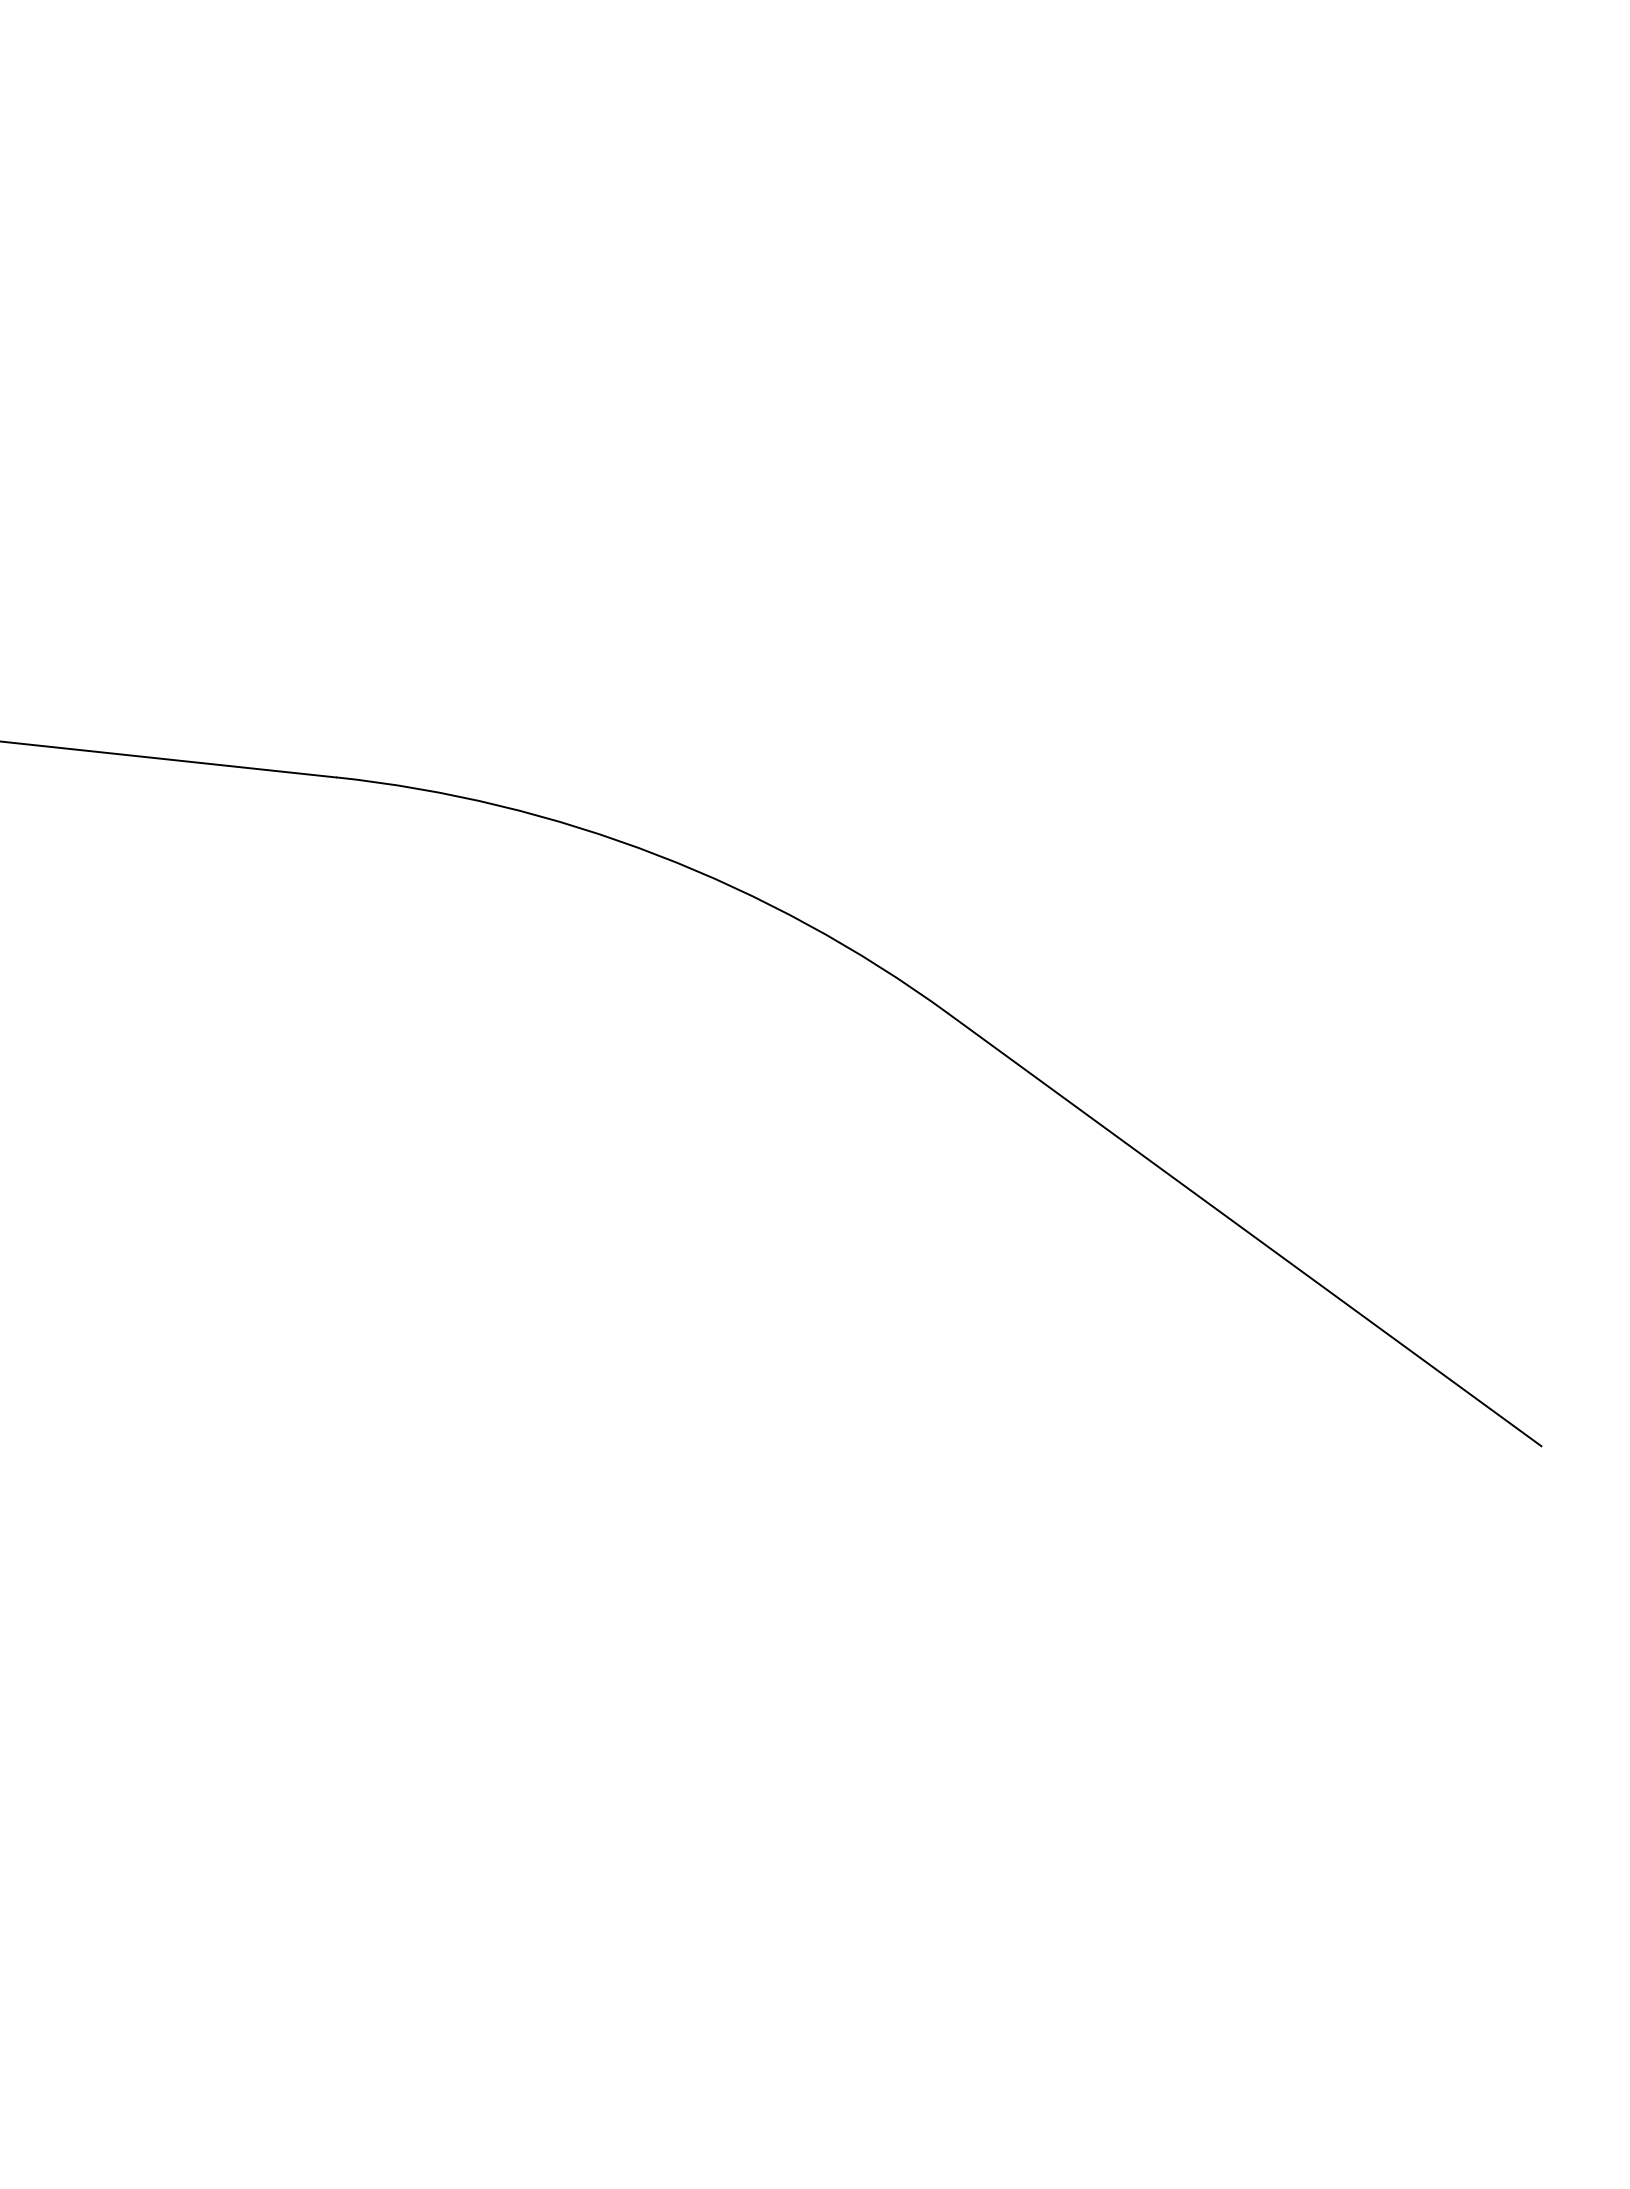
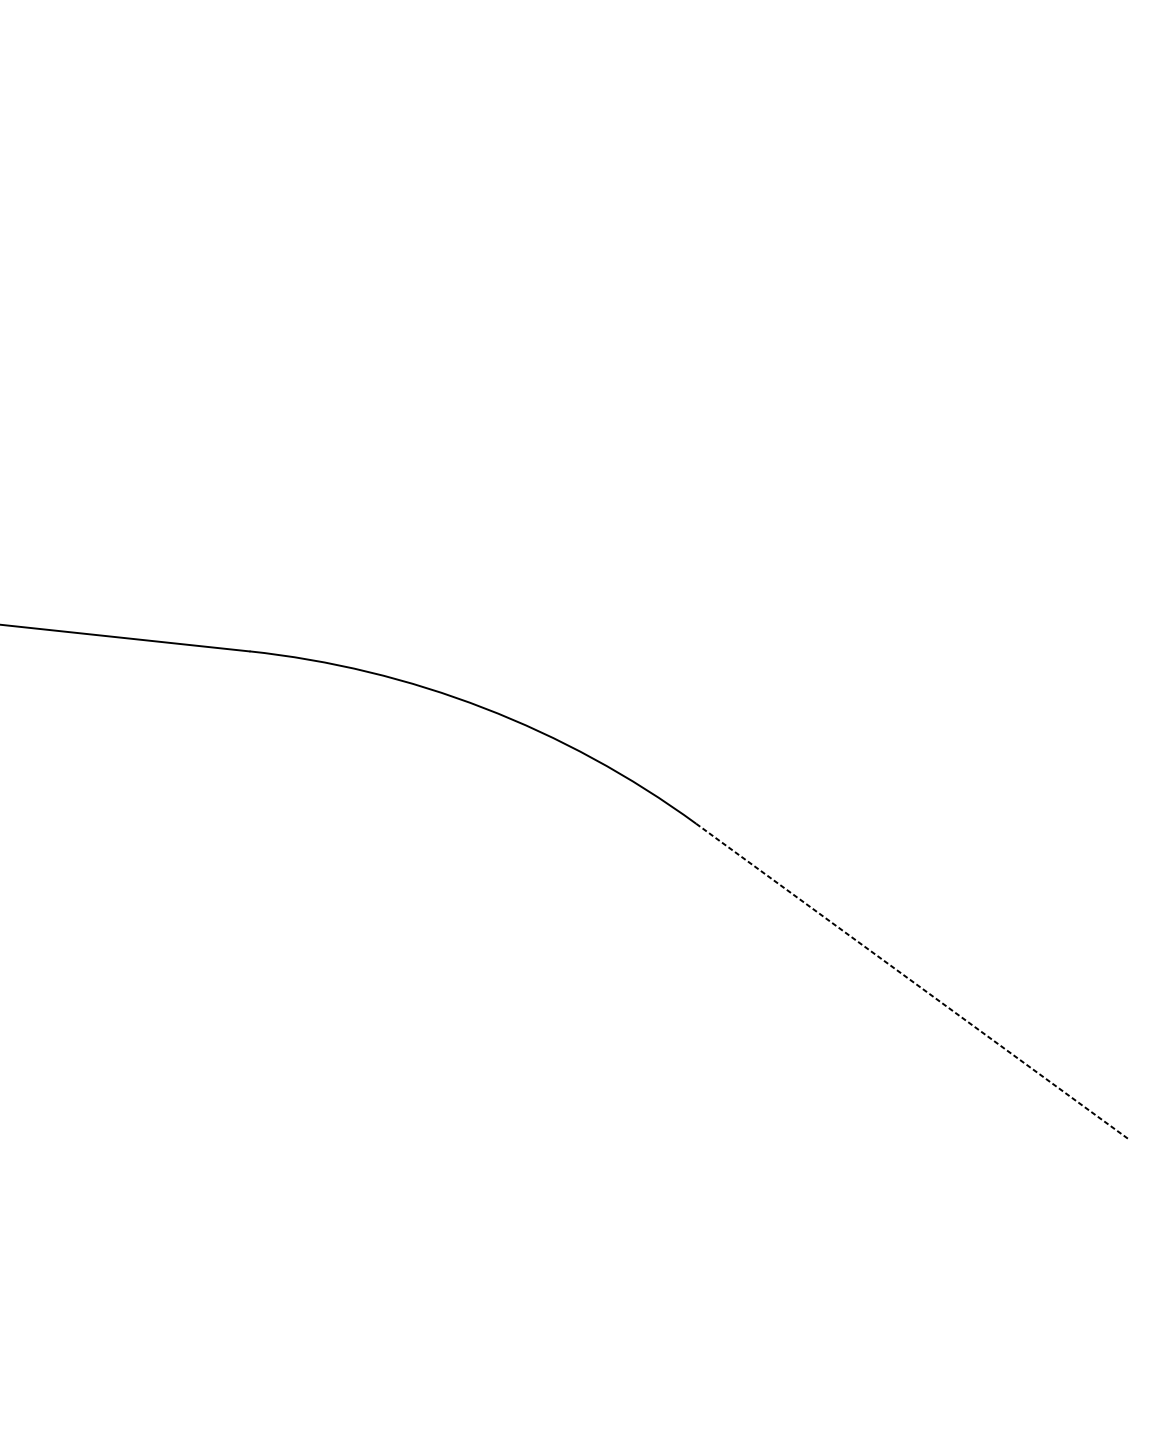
line: (1245, 1230) -> (912, 981), solid -> dashed

